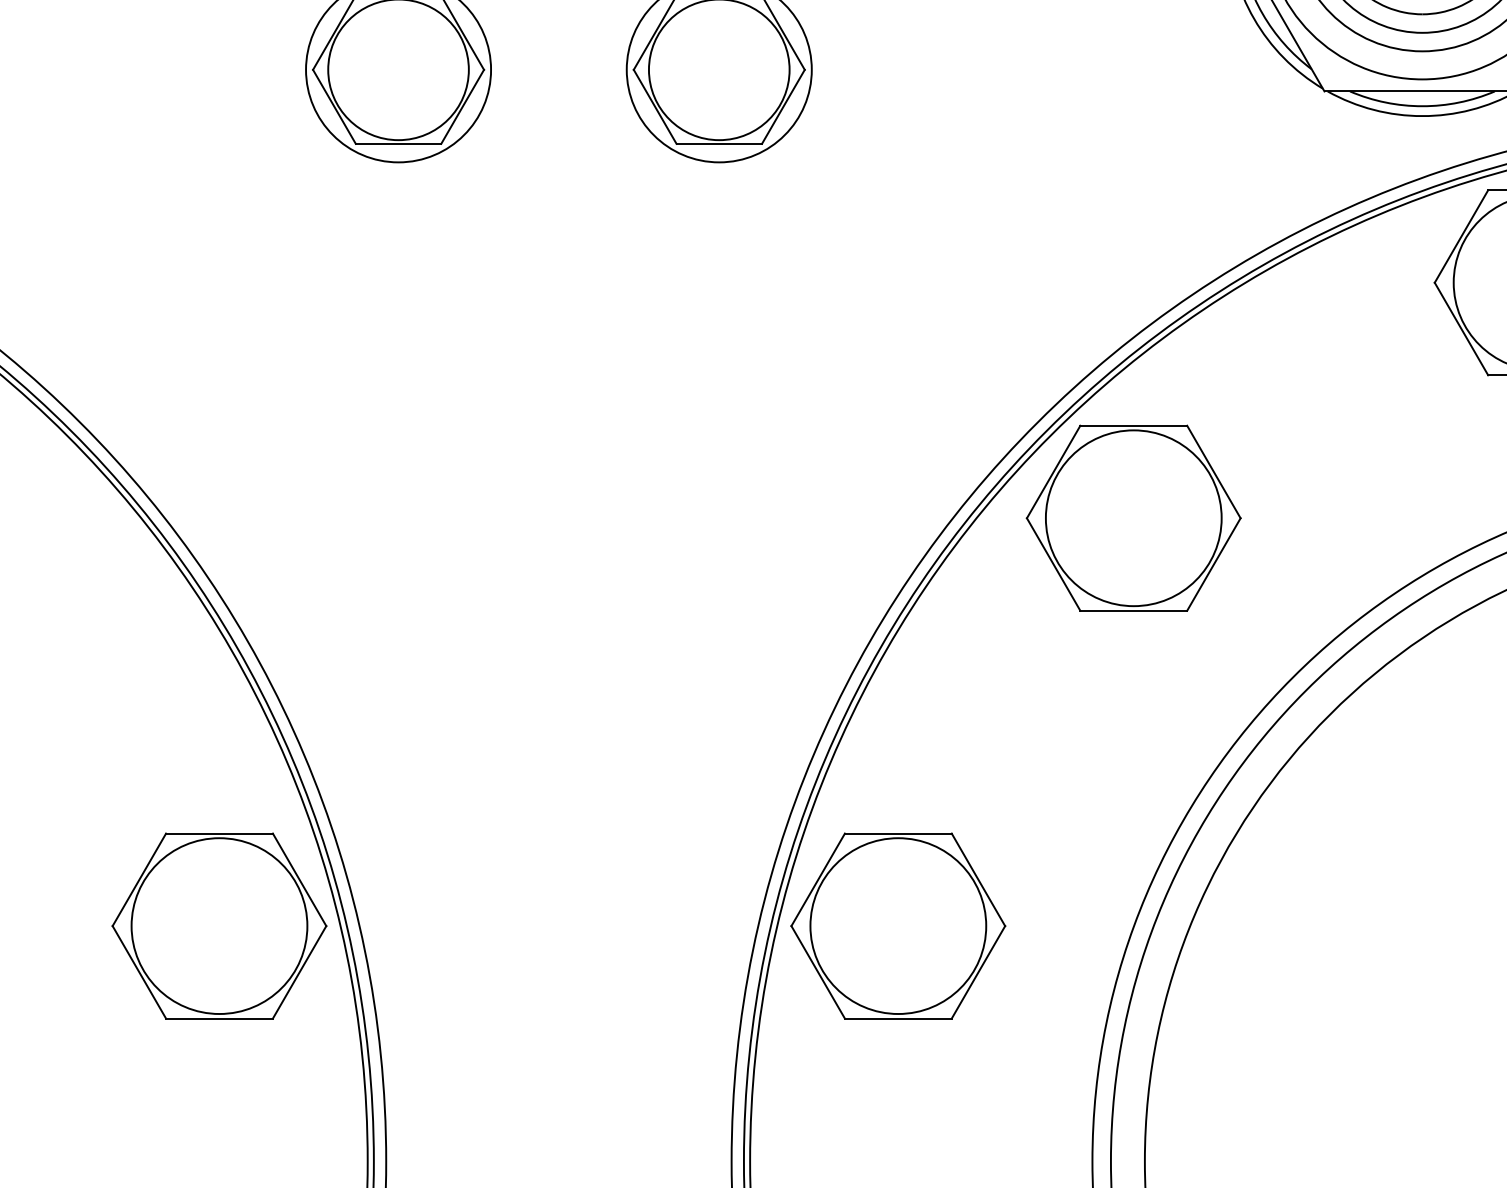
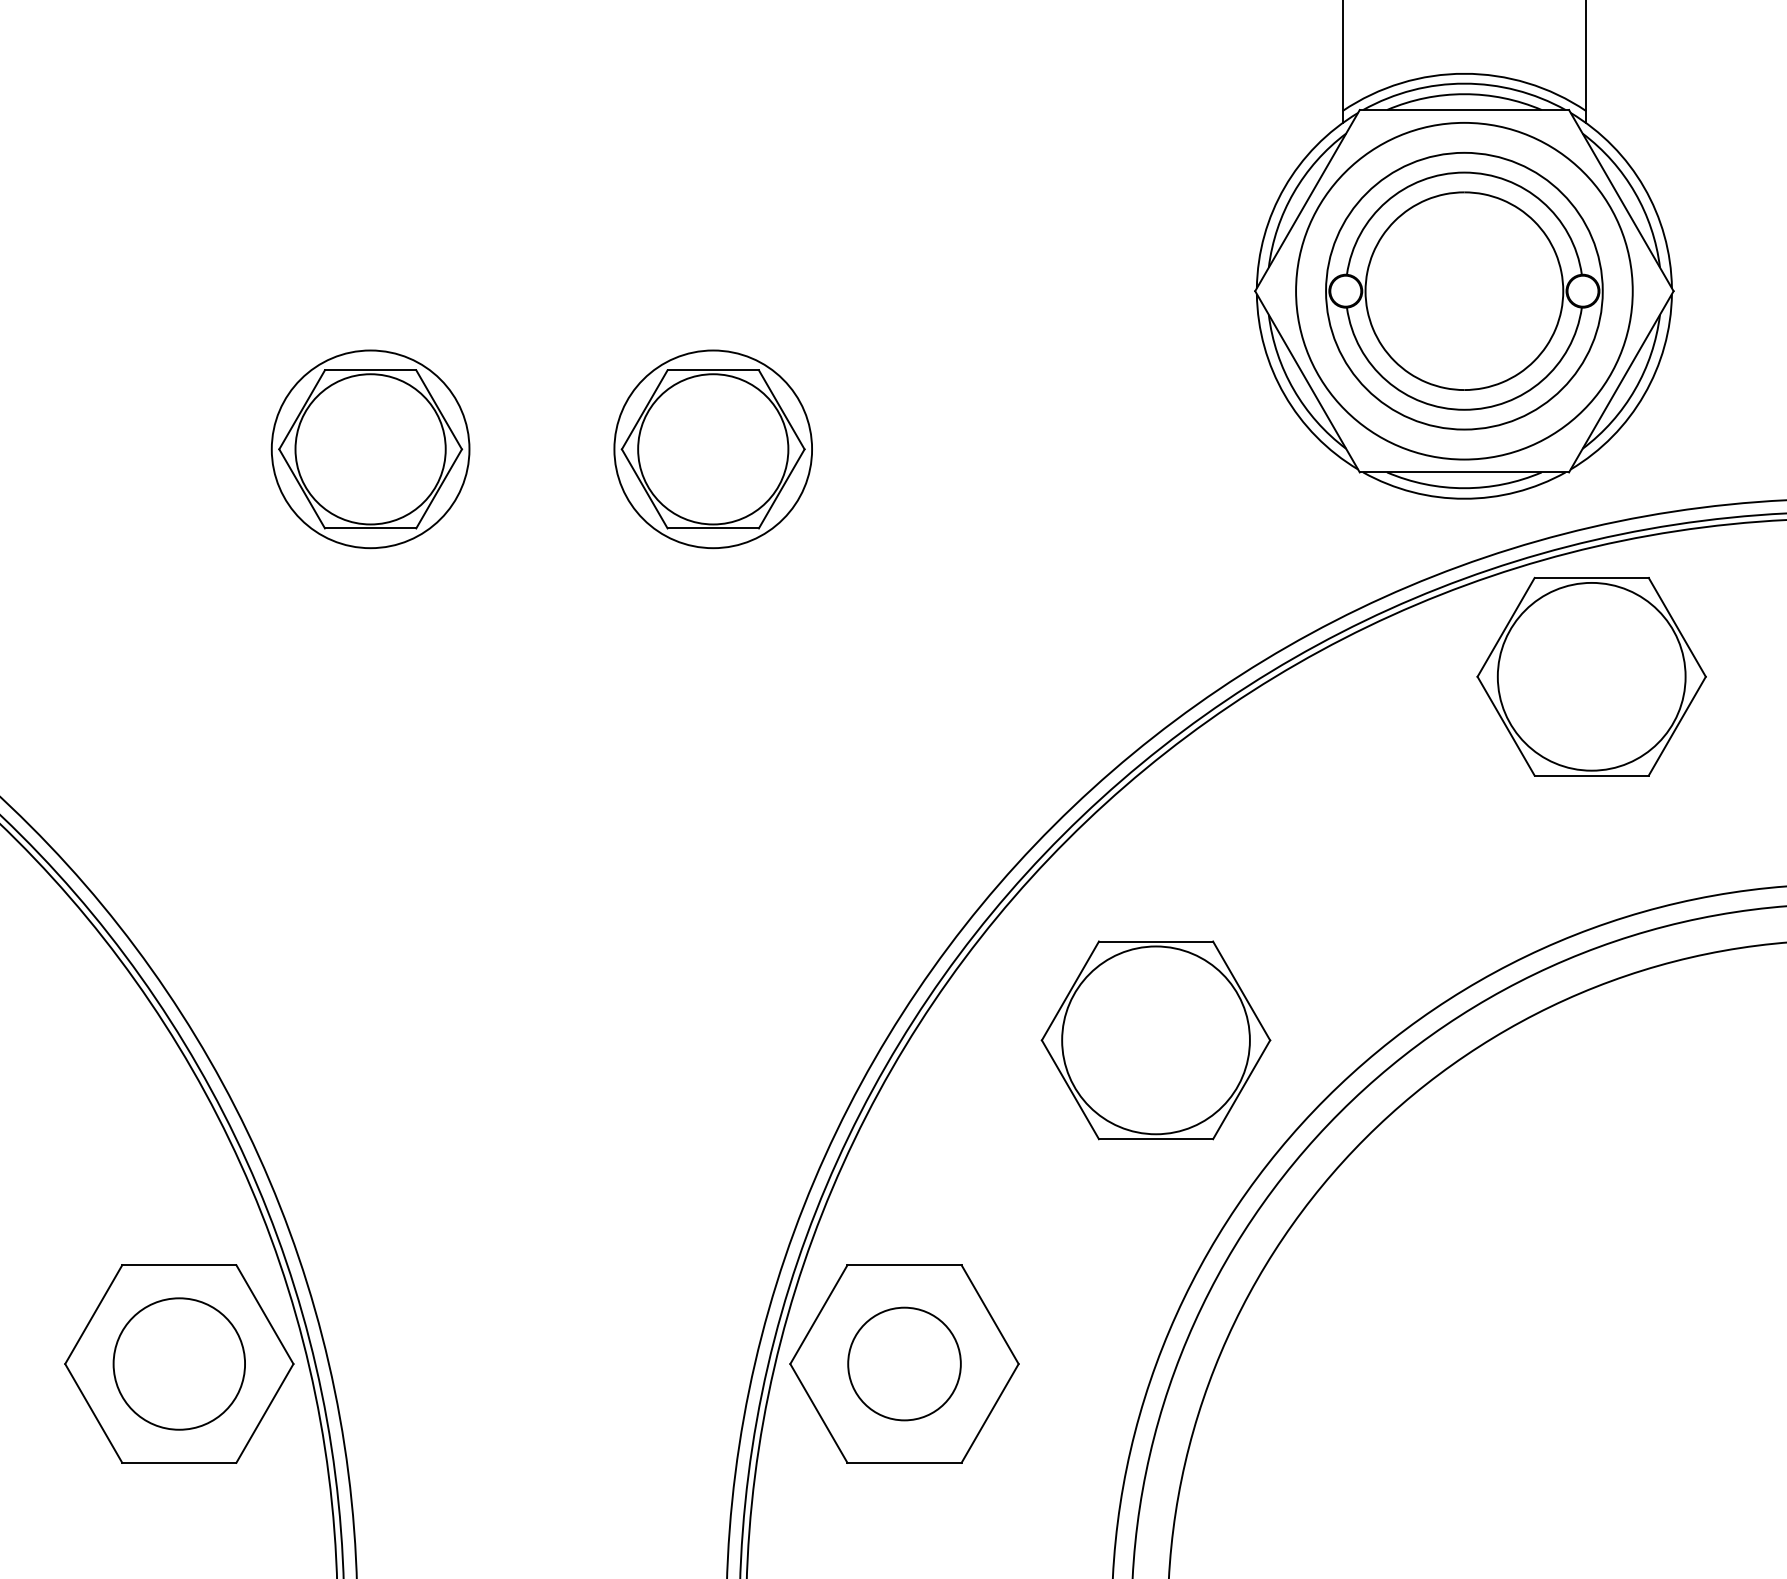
part: (1133, 518) -> (1155, 1040), moved
circle: (219, 925) -> (179, 1363), size x0.7
circle: (898, 925) -> (904, 1363), size x0.6

